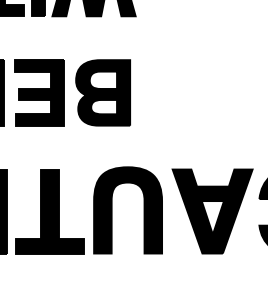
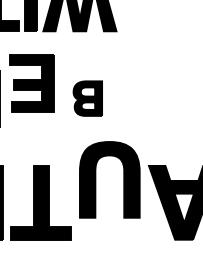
part: (39, 92) -> (31, 83), moved
part: (102, 92) -> (87, 98), size x0.6
part: (112, 210) -> (96, 179), moved

